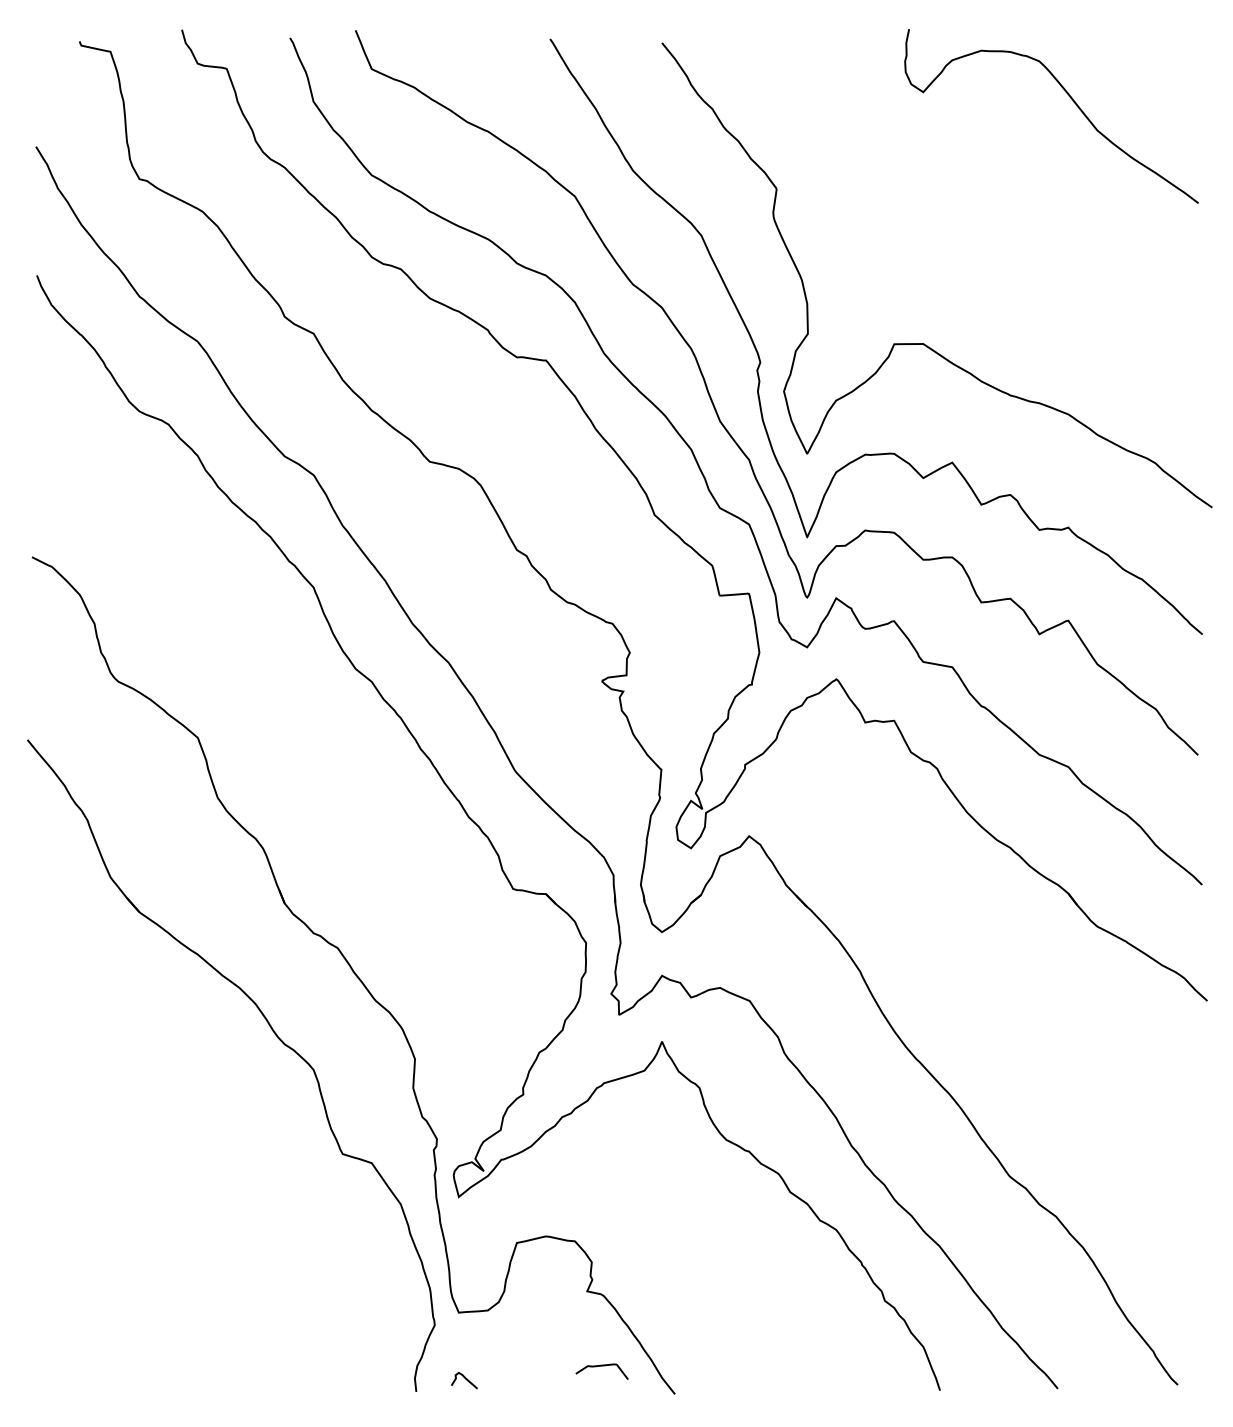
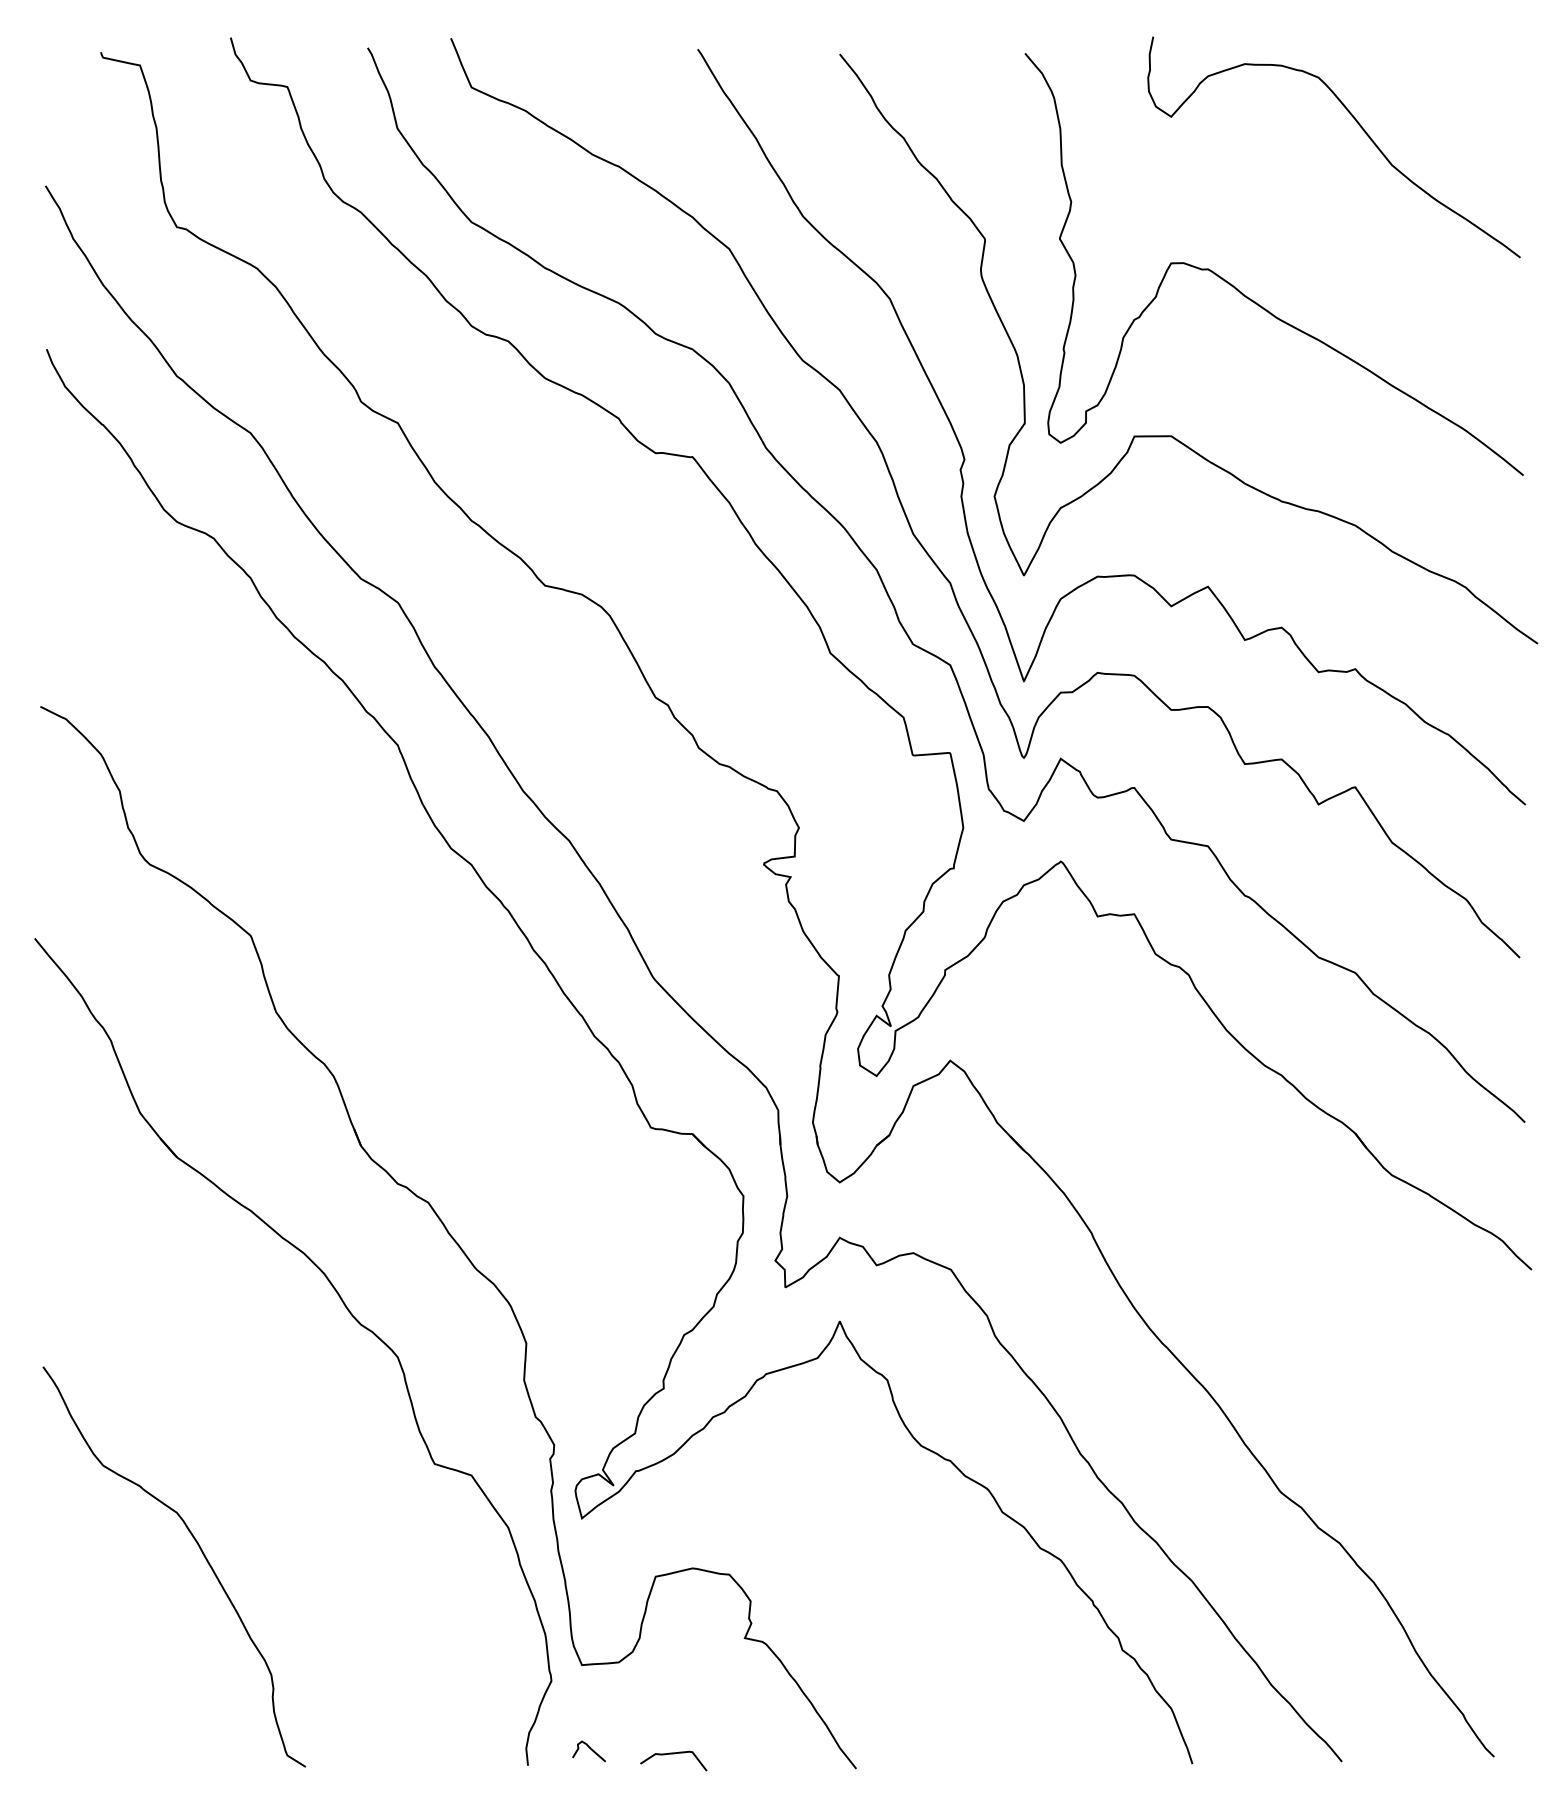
curve: (984, 234) -> (1249, 297), added
curve: (158, 1223) -> (201, 1552), added
curve: (601, 1366) -> (673, 1754), moved

